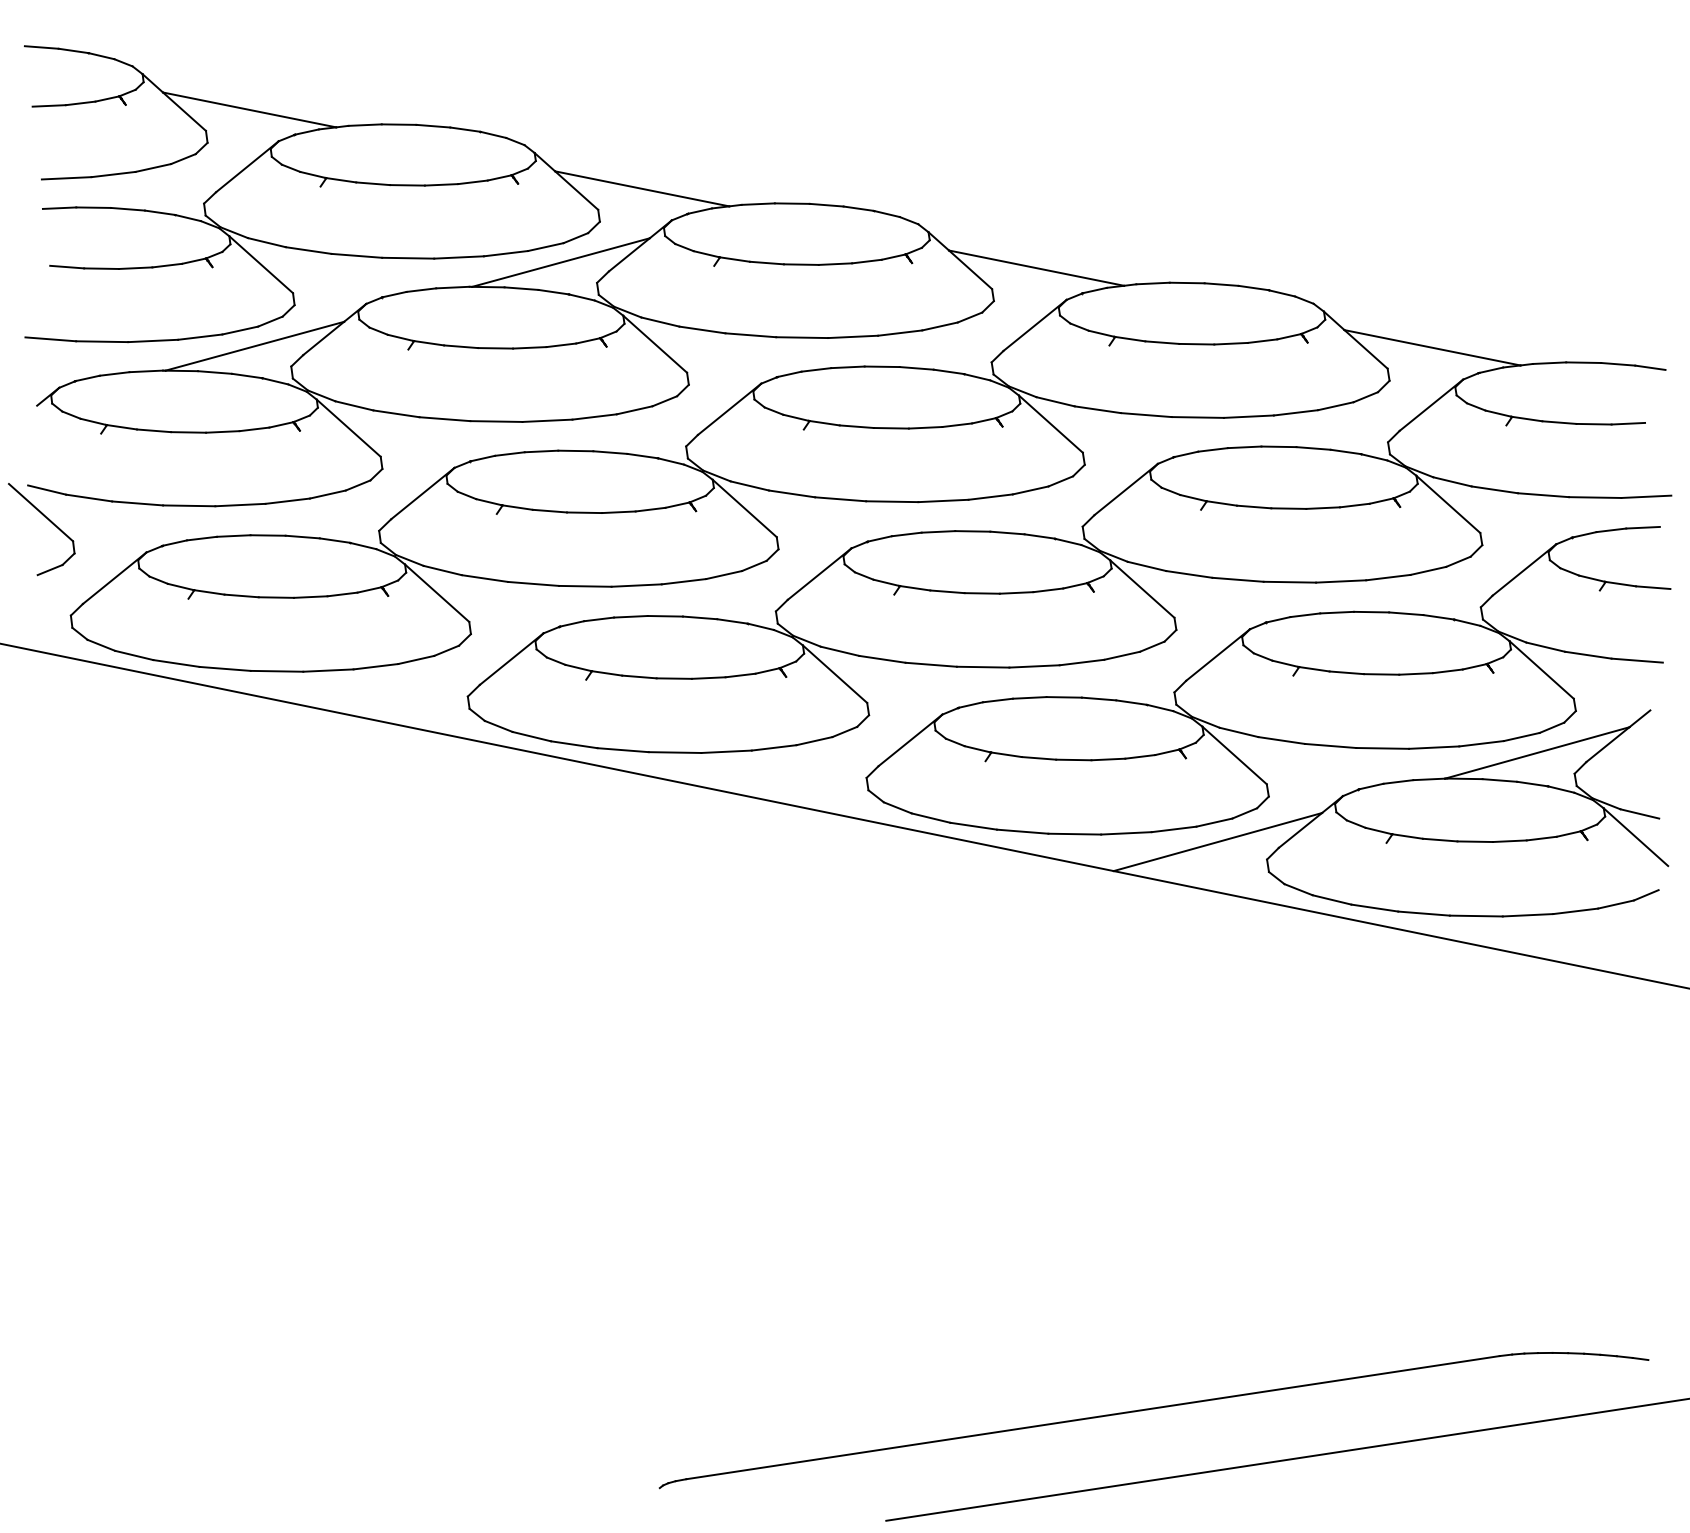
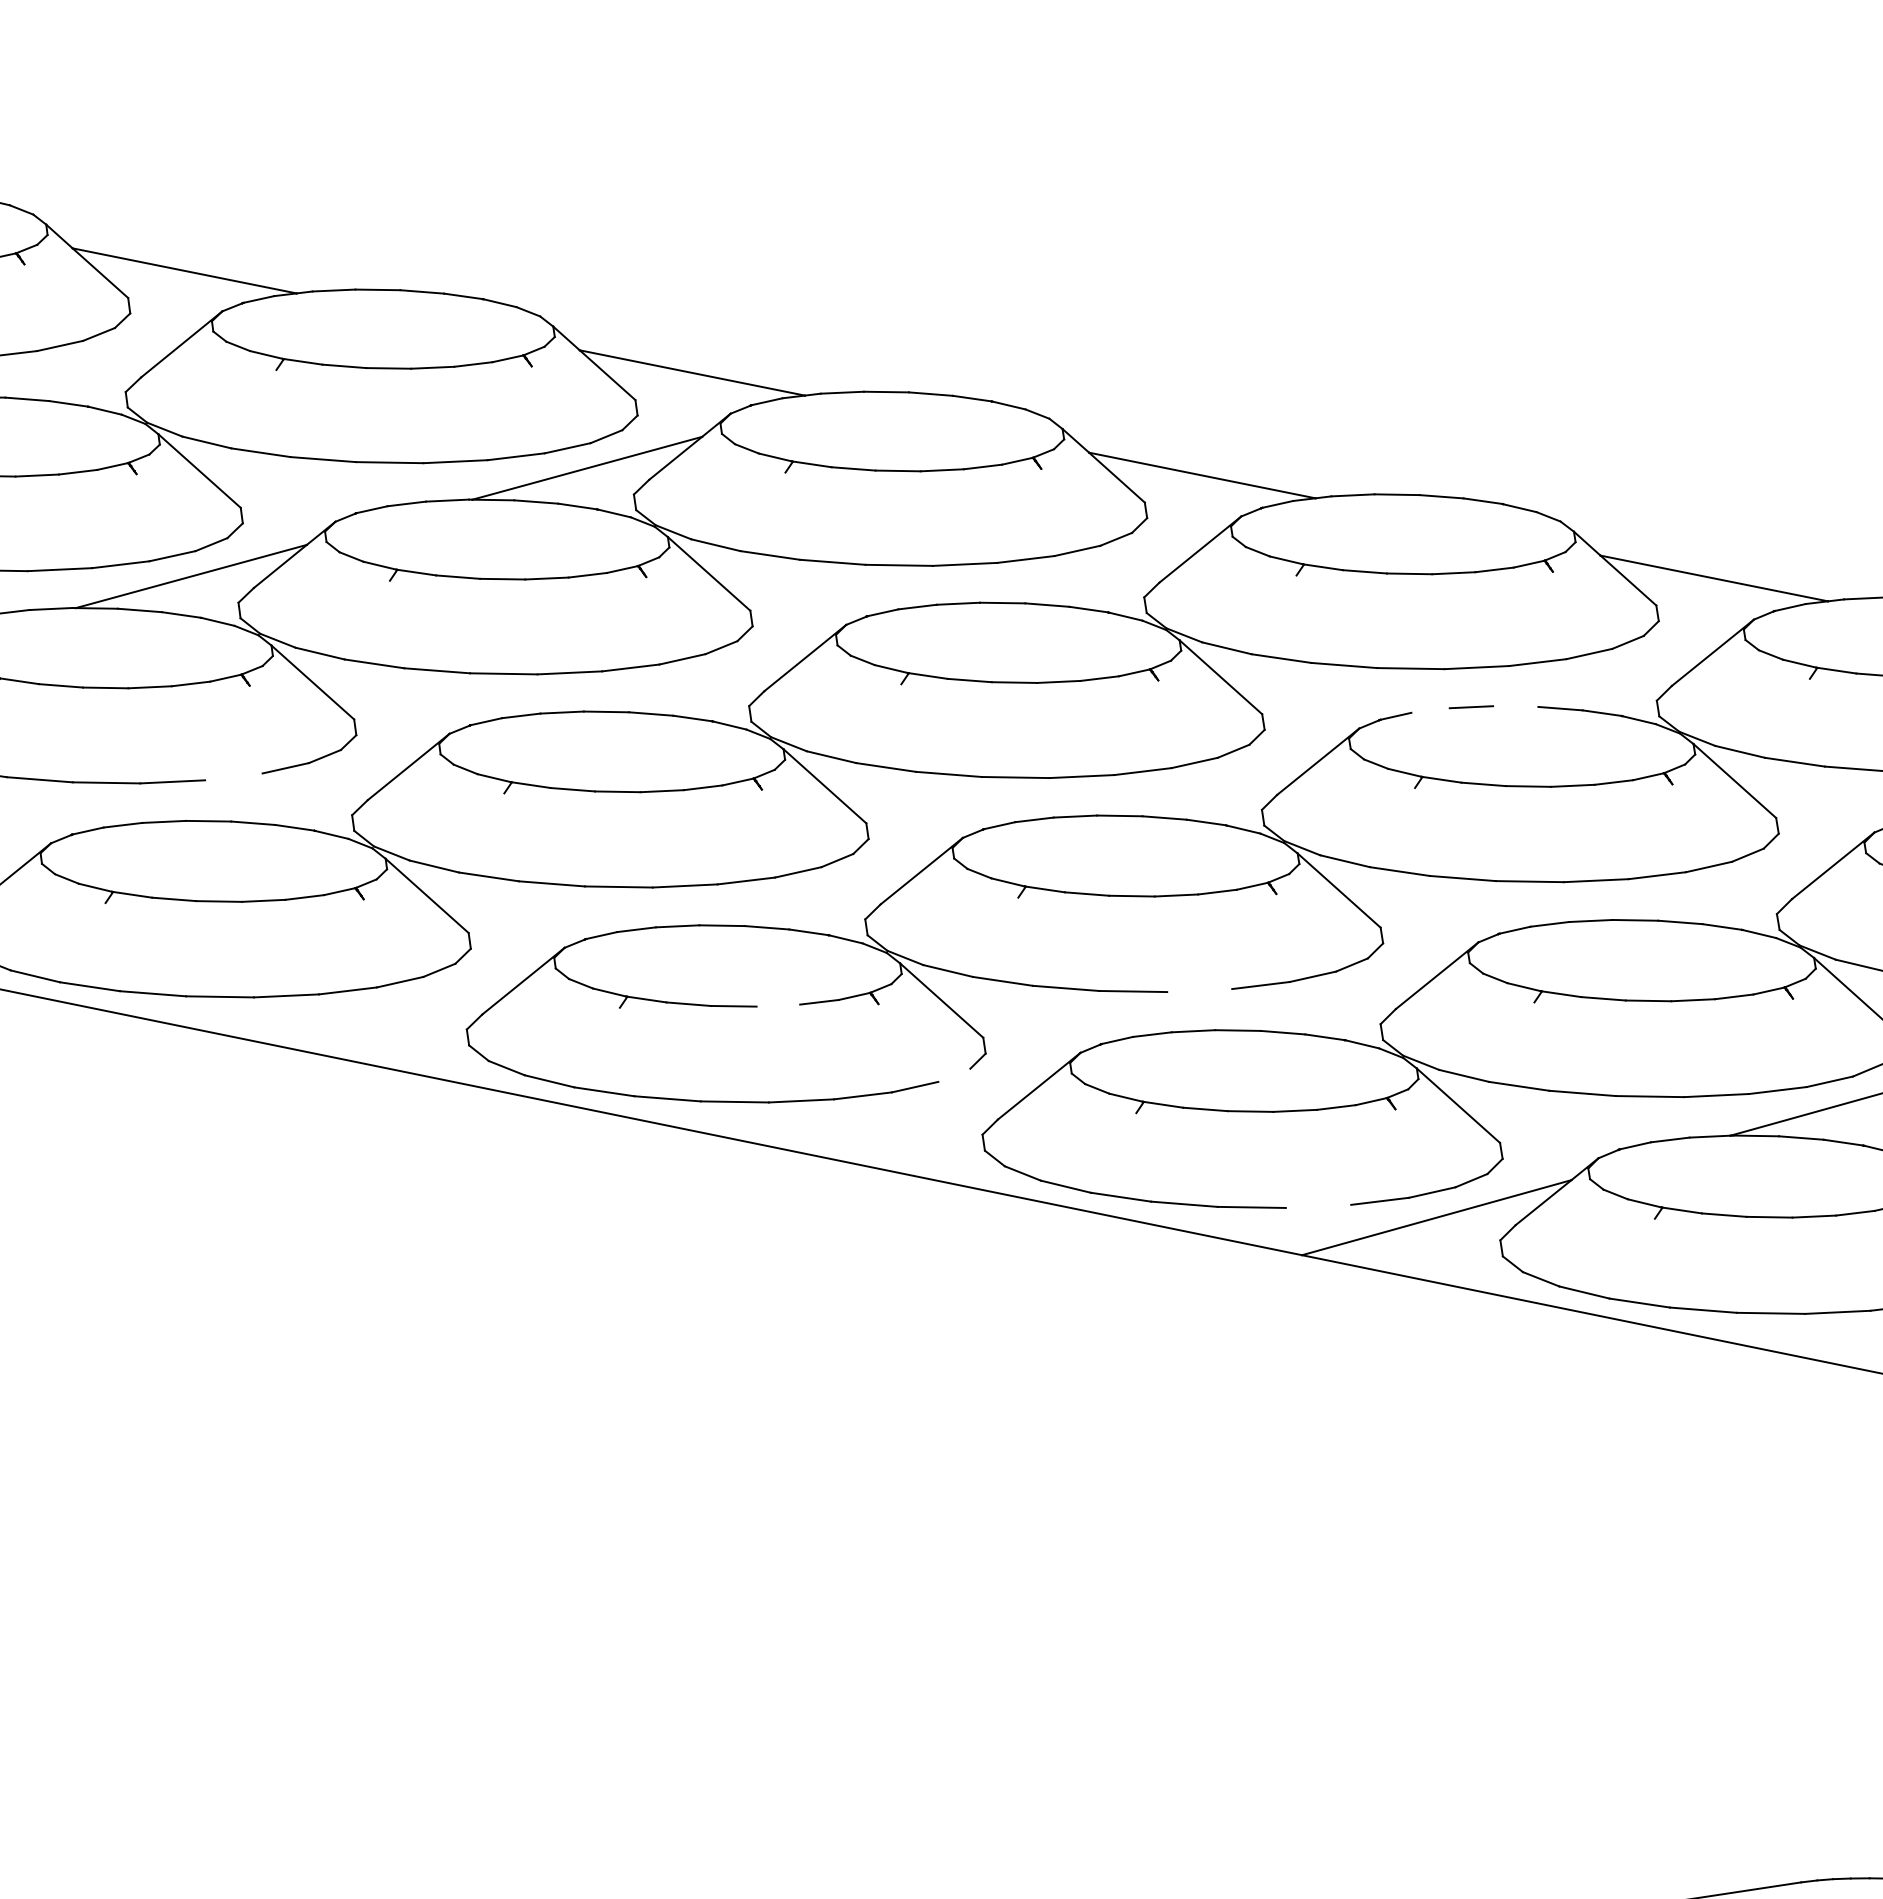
line: (1278, 446) -> (1515, 706), removed
line: (1212, 449) -> (1429, 710), removed
line: (287, 500) -> (233, 775), removed
line: (1034, 666) -> (1199, 990), removed
line: (708, 677) -> (778, 1004), removed
line: (844, 731) -> (953, 1074), removed
line: (1126, 833) -> (1318, 1206), removed

